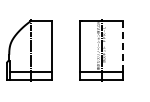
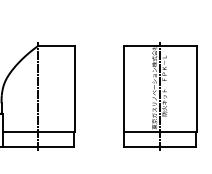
line: (122, 45) -> (195, 87), dashed -> solid

